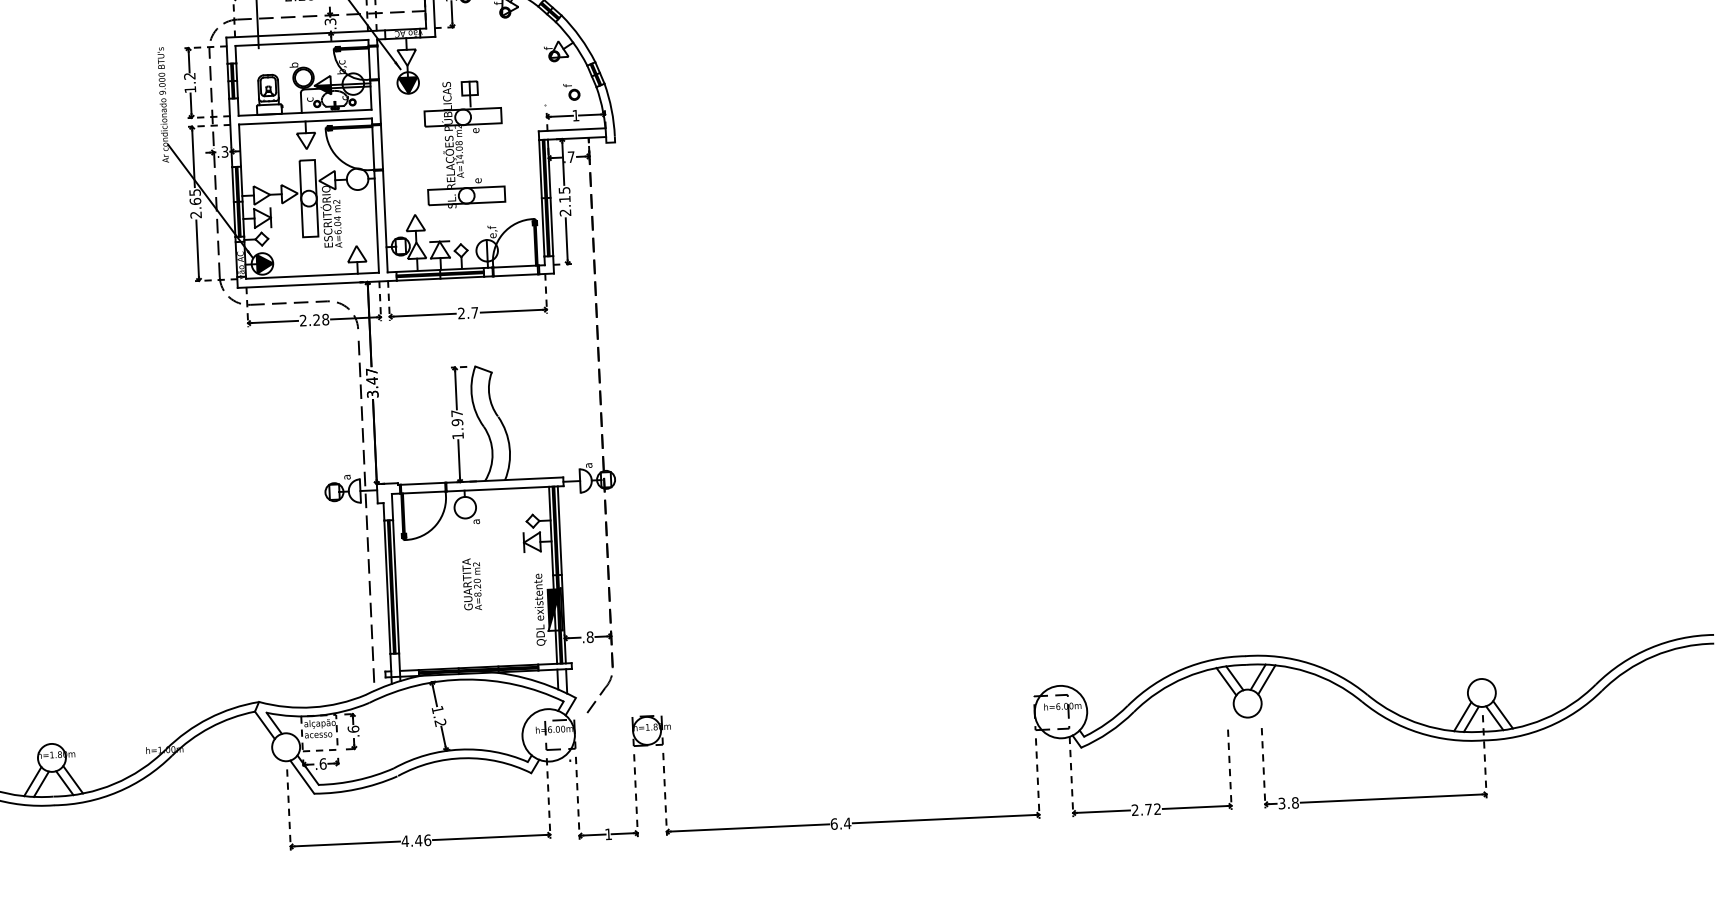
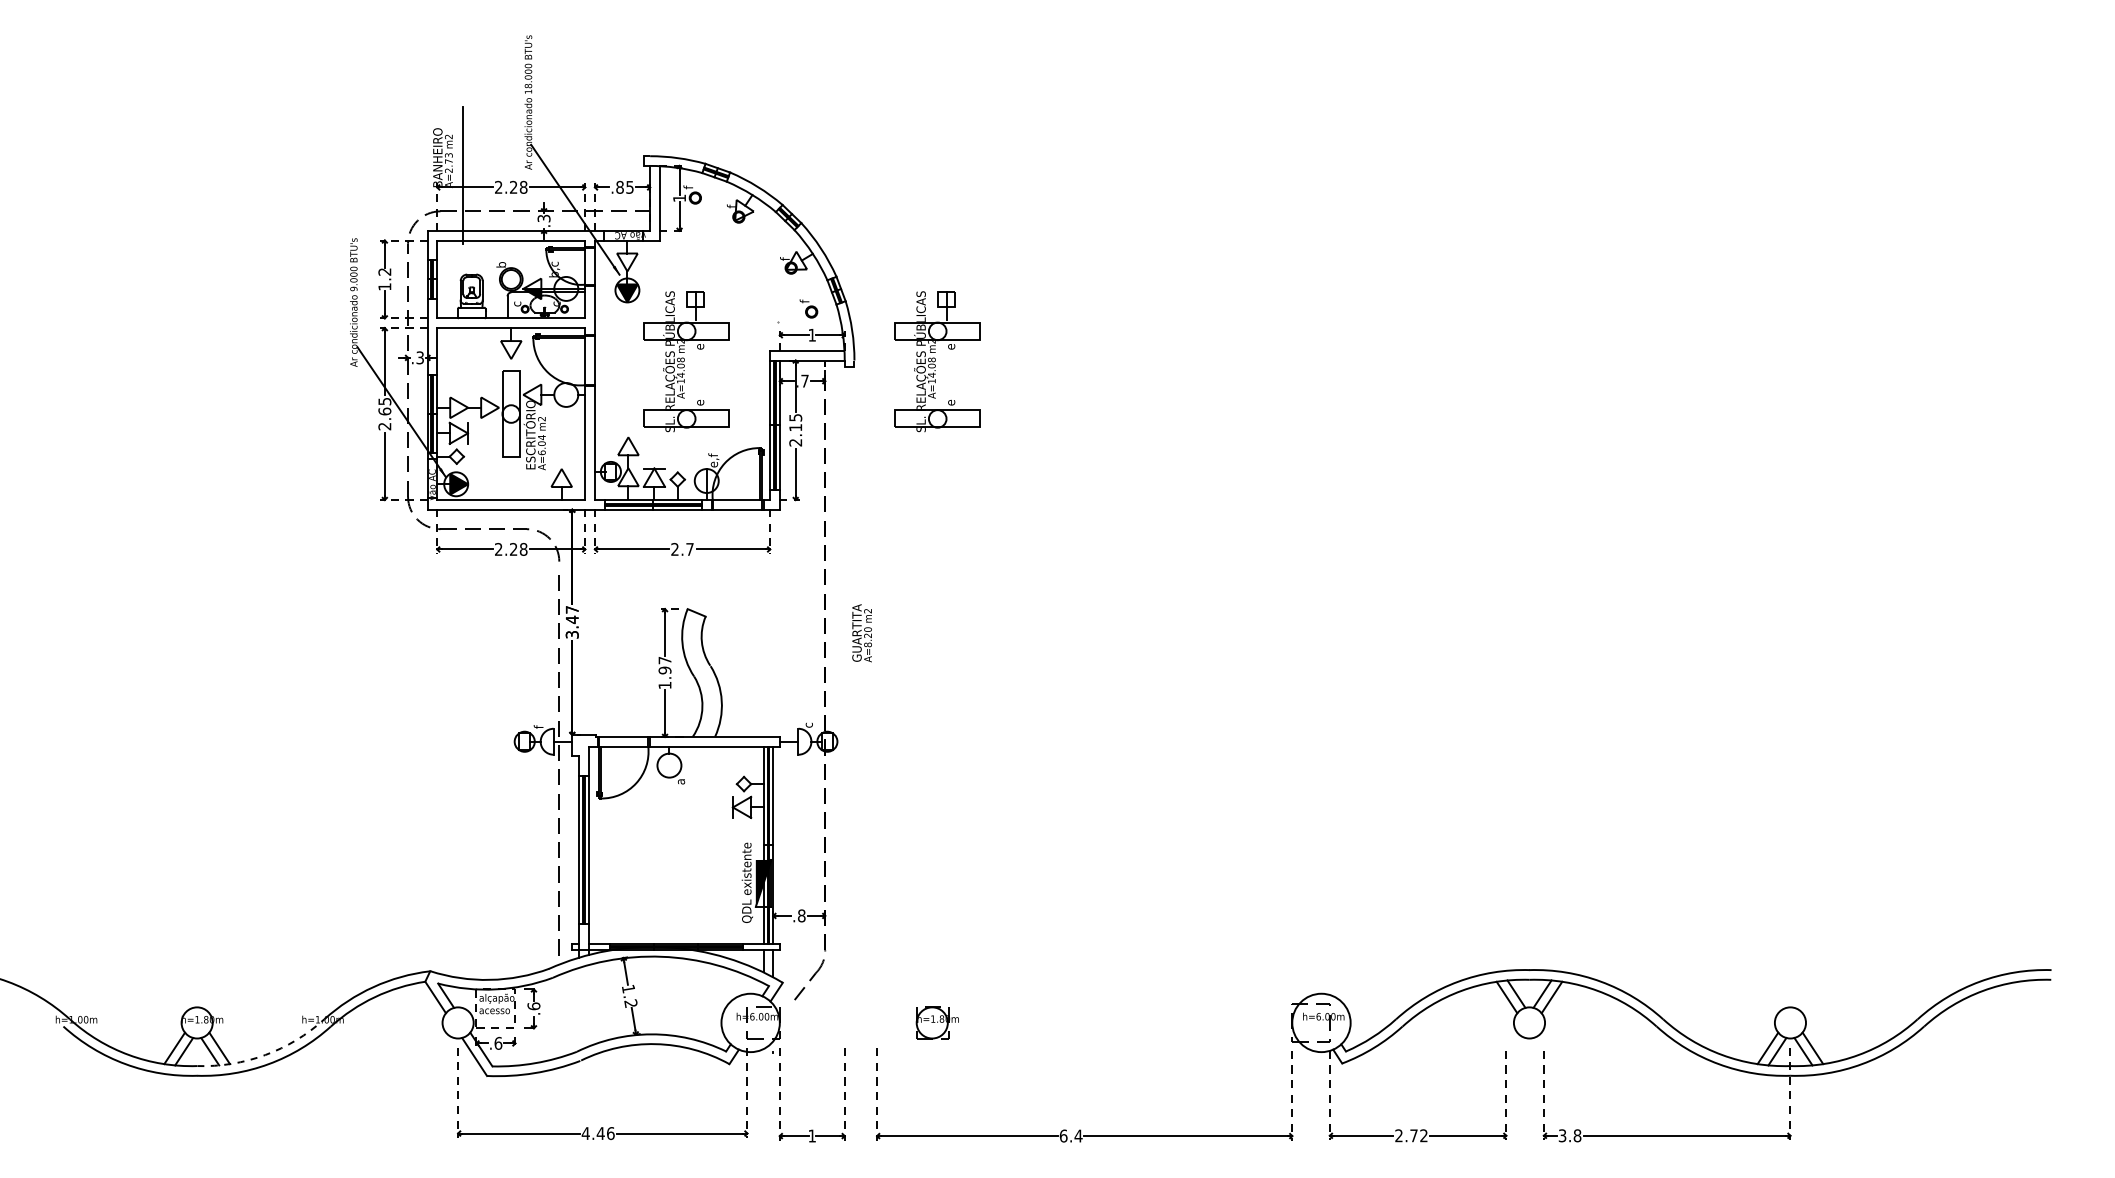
part: (689, 134) -> (937, 361), added
text: (588, 465) -> (808, 724), a -> c
text: (346, 477) -> (538, 725), a -> f
text: (471, 584) -> (861, 633), moved
part: (650, 730) -> (936, 1022), moved
arc: (114, 784) -> (265, 1055), solid -> dashed

